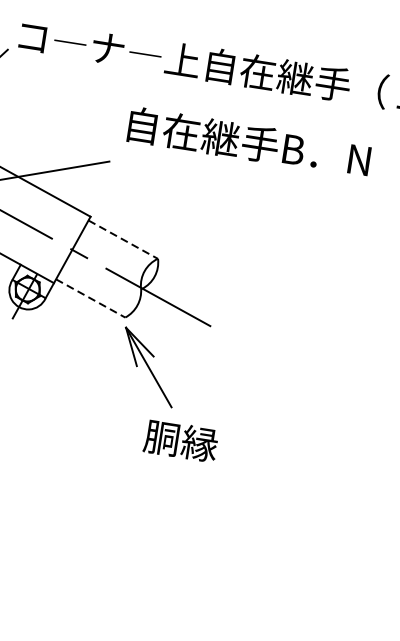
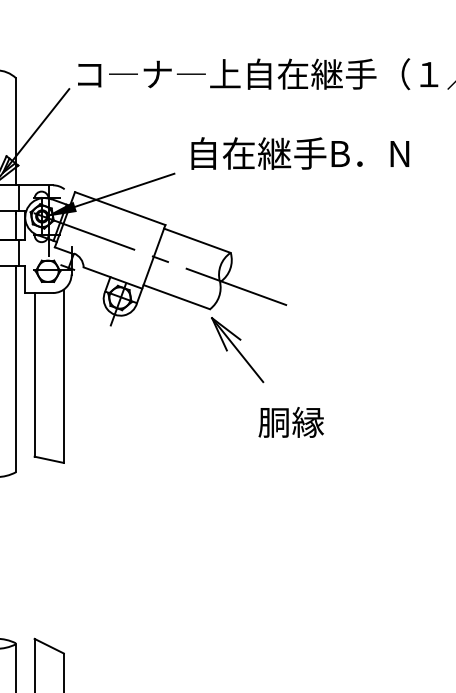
text: (249, 142) -> (300, 153), moved
line: (123, 239) -> (197, 240), dashed -> solid
line: (91, 298) -> (177, 297), dashed -> solid
text: (180, 440) -> (290, 422), moved

